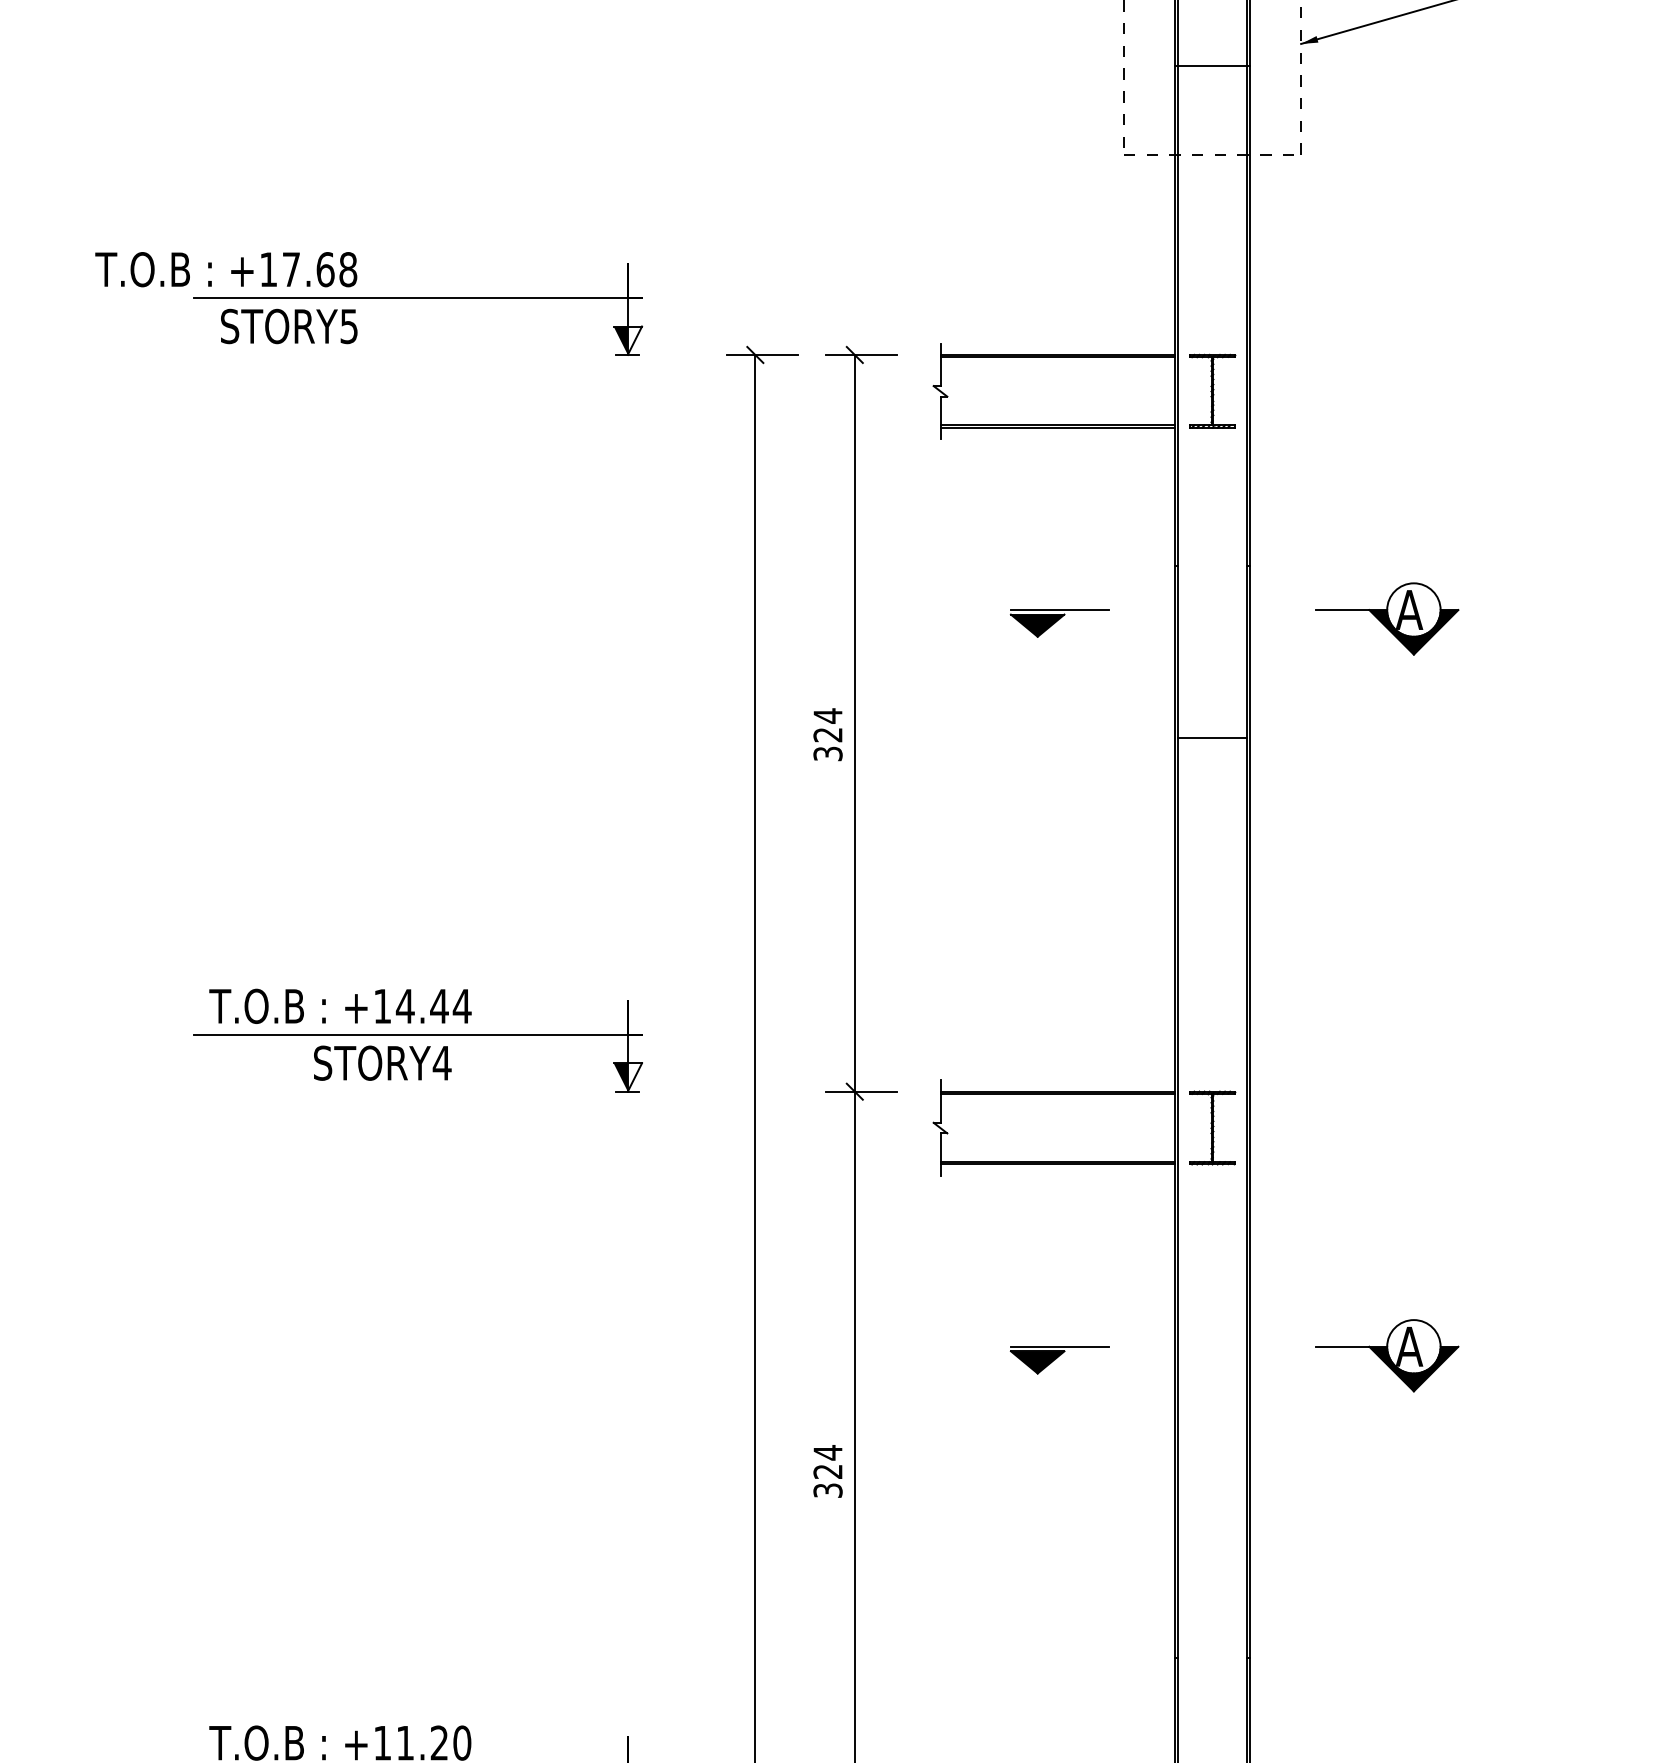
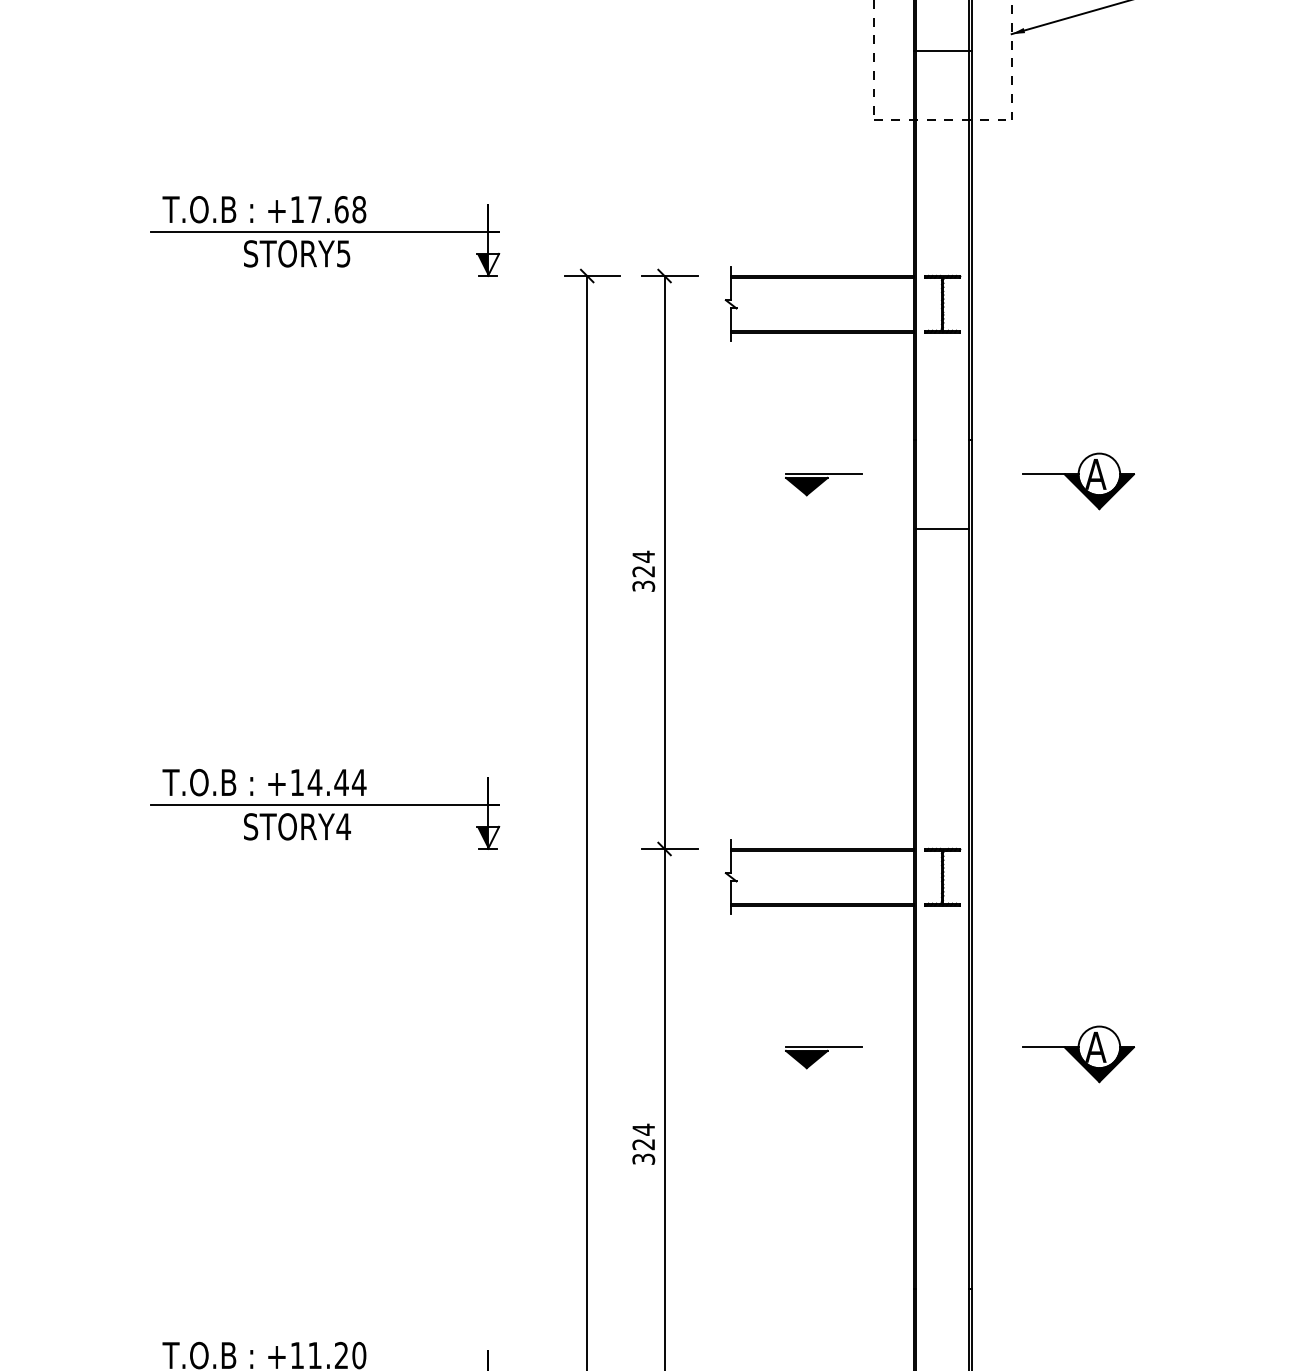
text: (226, 269) -> (264, 209), moved
text: (289, 326) -> (297, 253), moved
line: (1212, 738) -> (942, 529), moved

